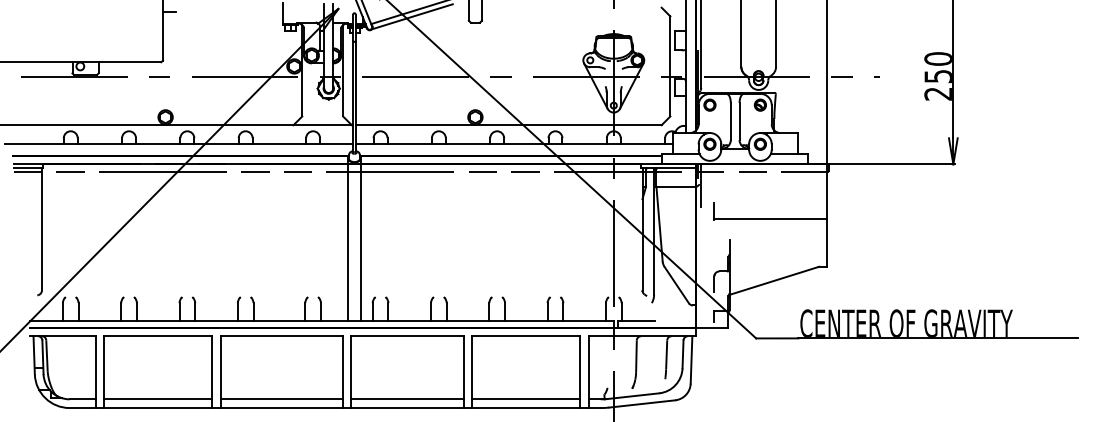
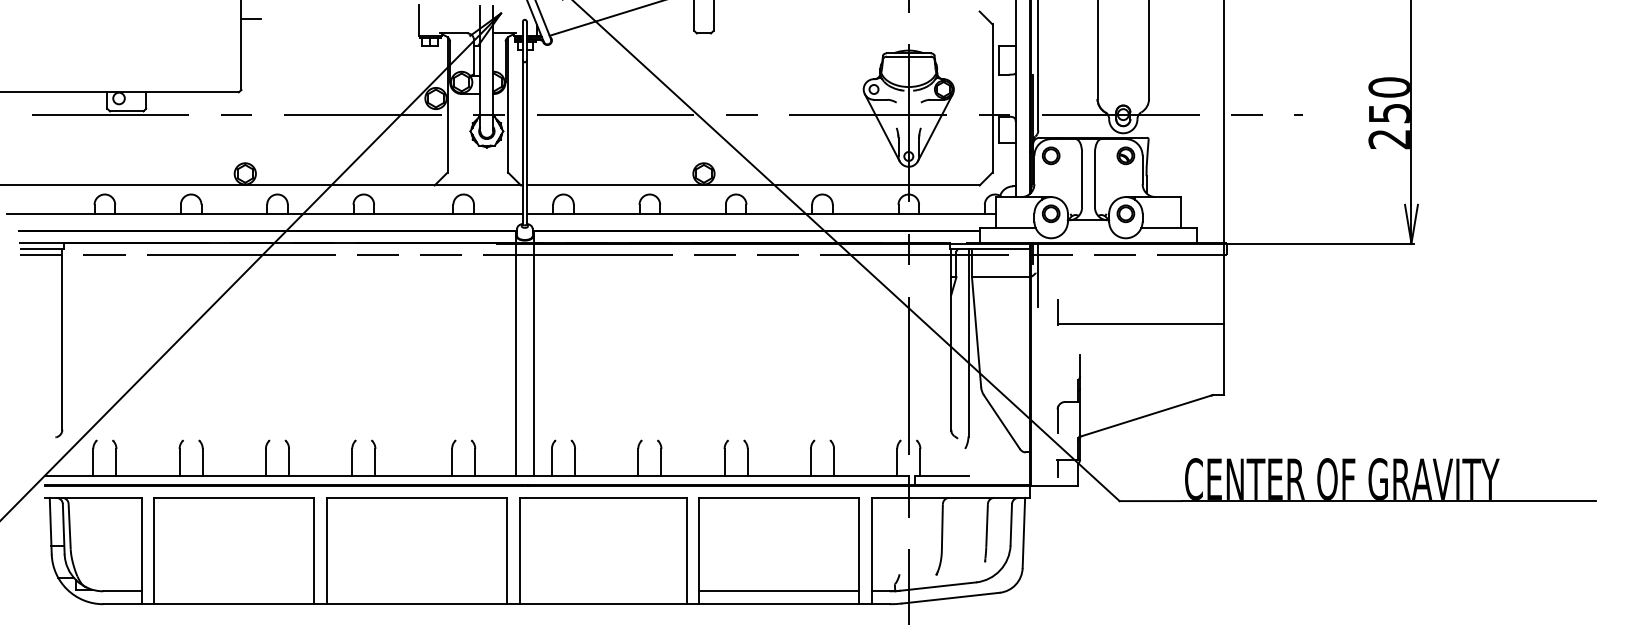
line: (411, 16) -> (609, 24), removed
line: (158, 399) -> (234, 591), removed
line: (281, 399) -> (416, 591), removed
line: (407, 399) -> (603, 591), removed

